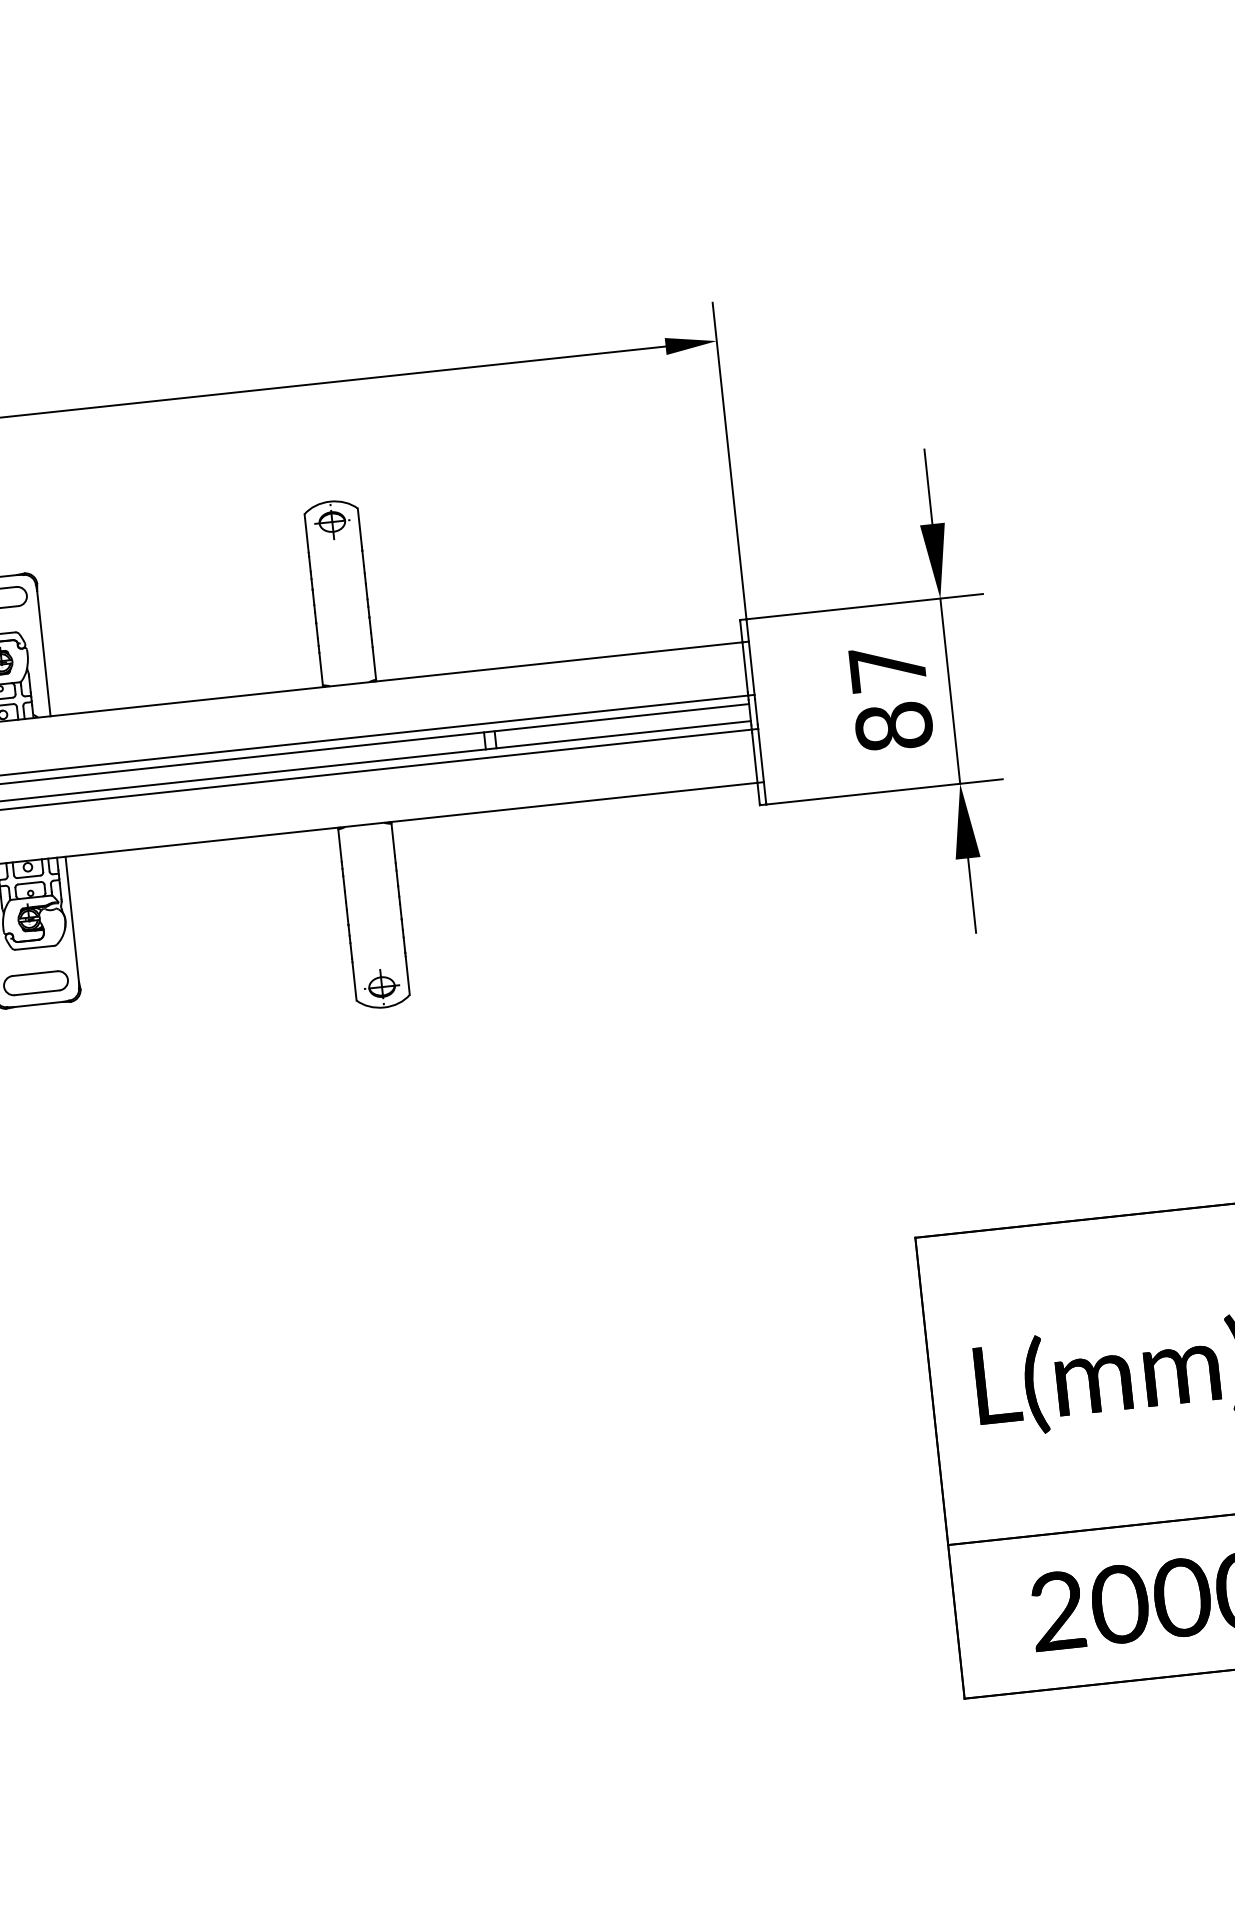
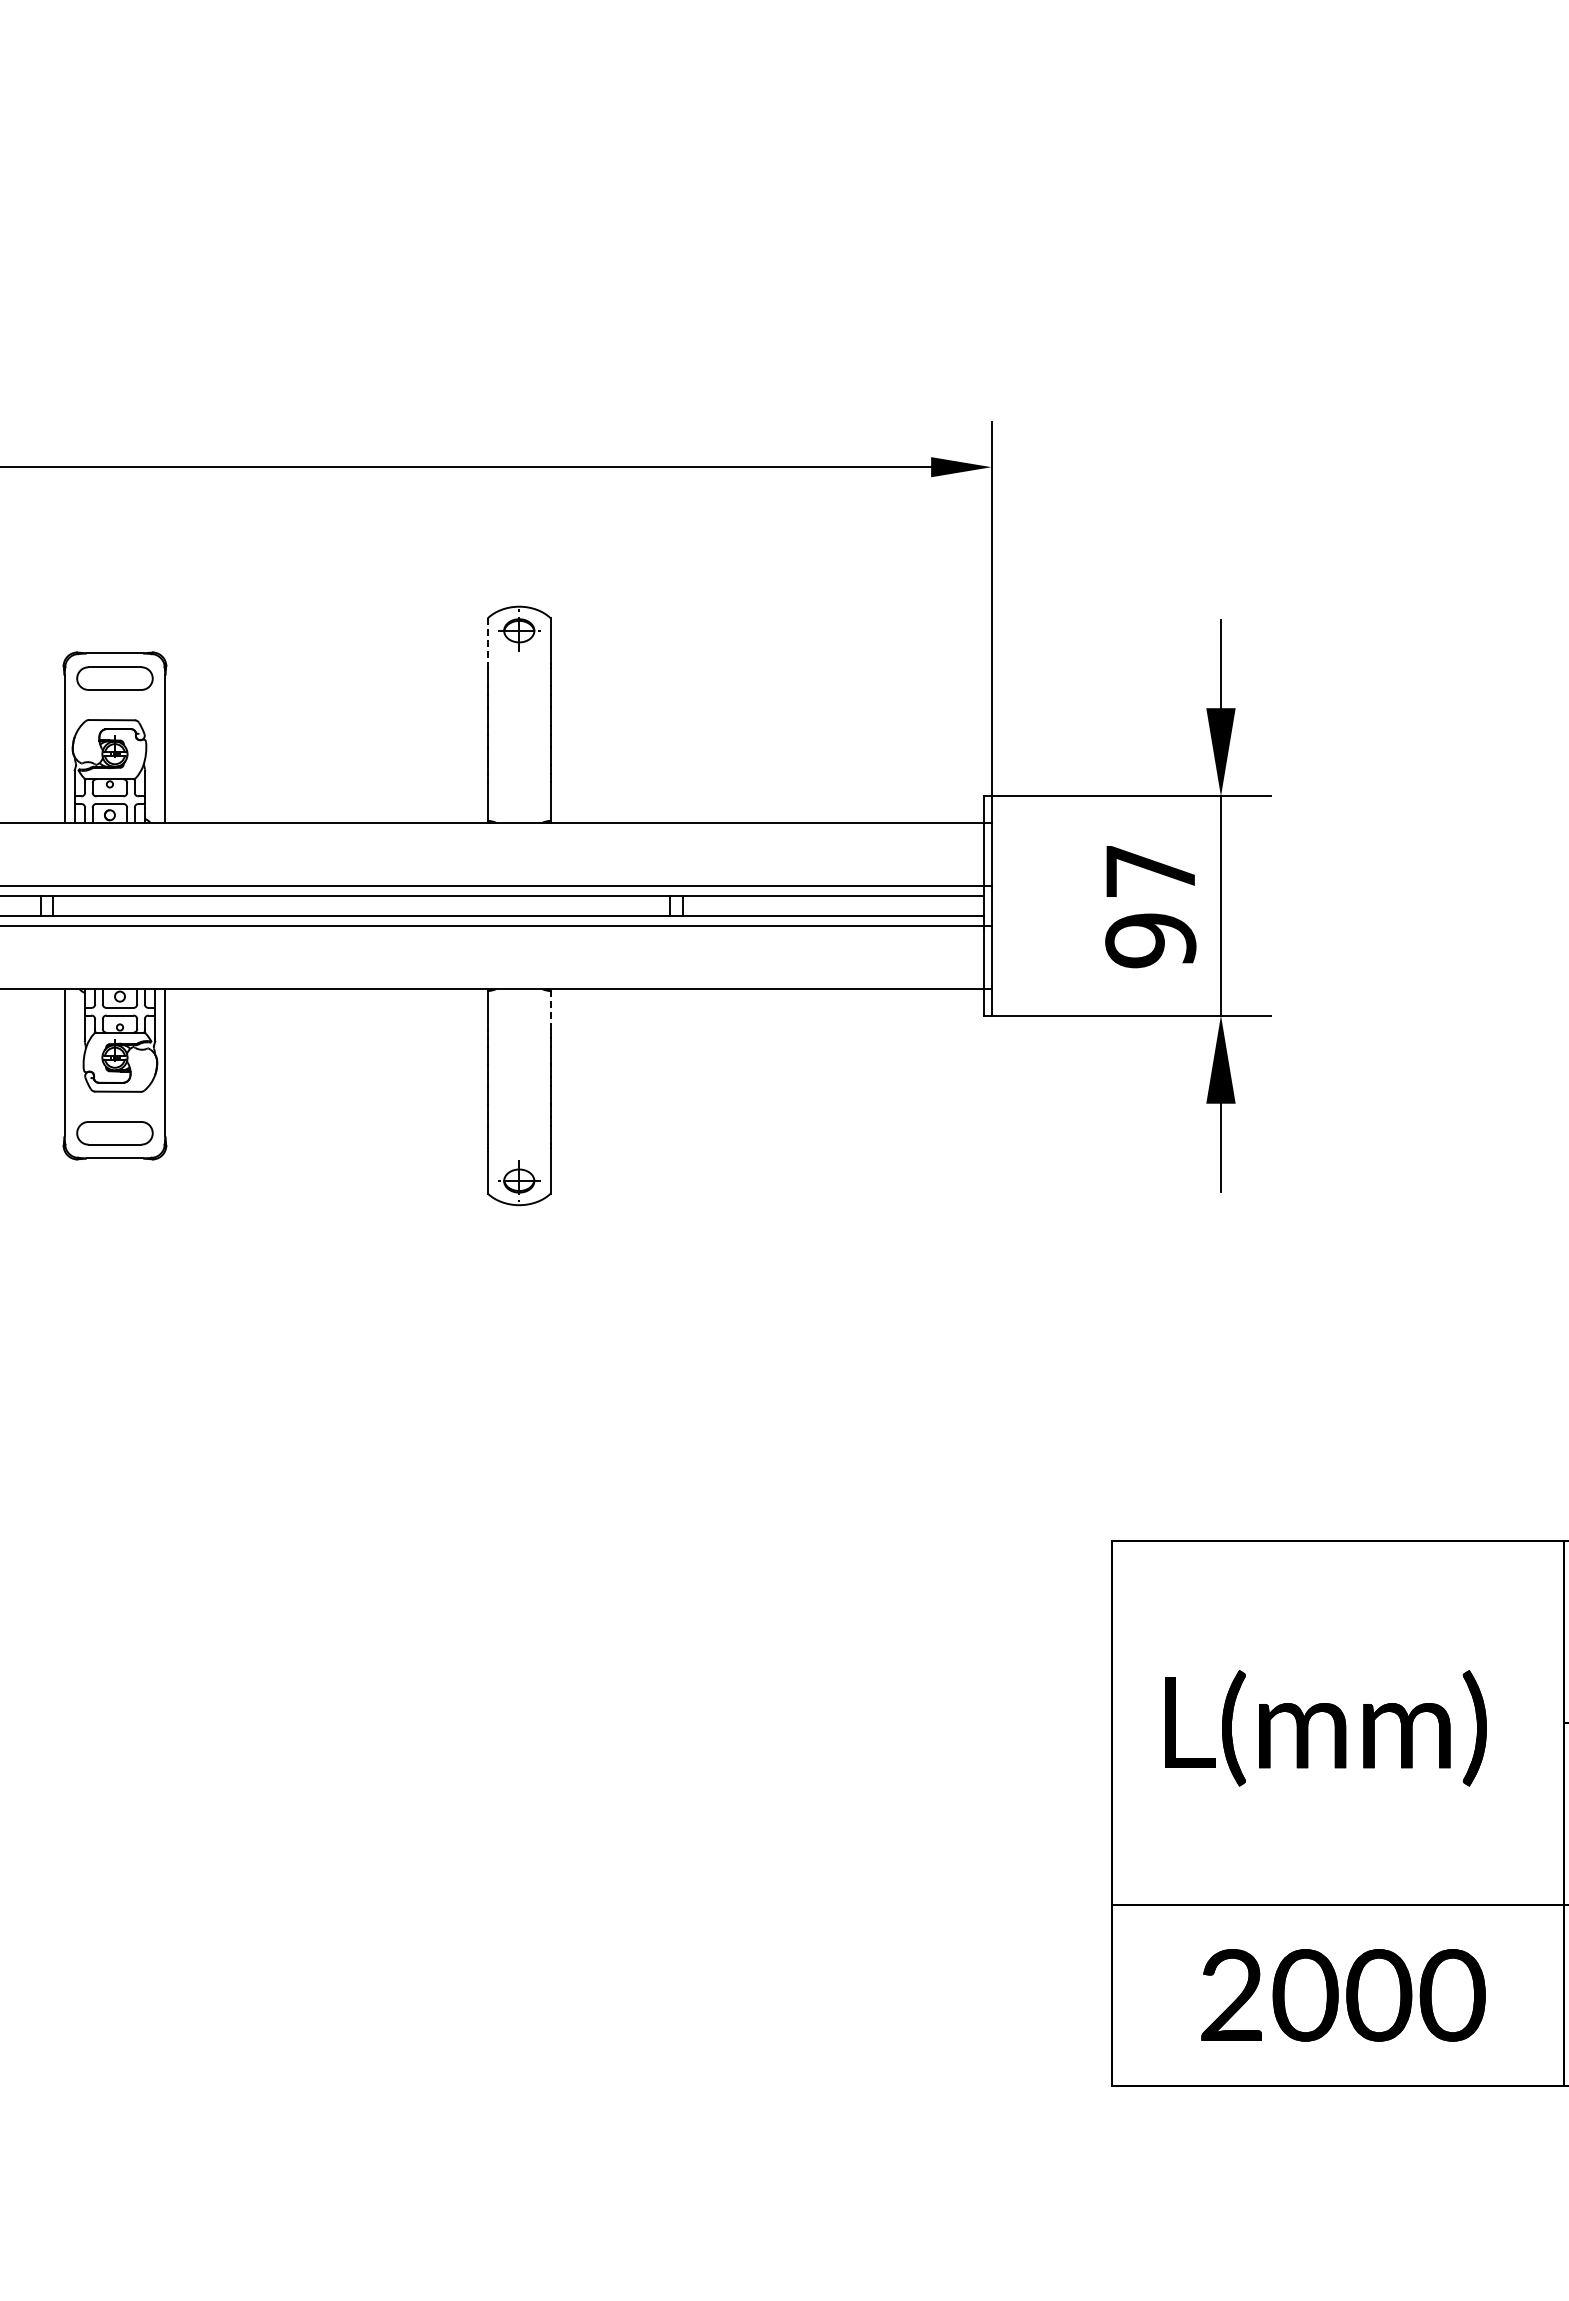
line: (306, 533) -> (487, 640), solid -> dashed
text: (893, 726) -> (1150, 940), 87 -> 97
line: (392, 839) -> (550, 1009), solid -> dashed

